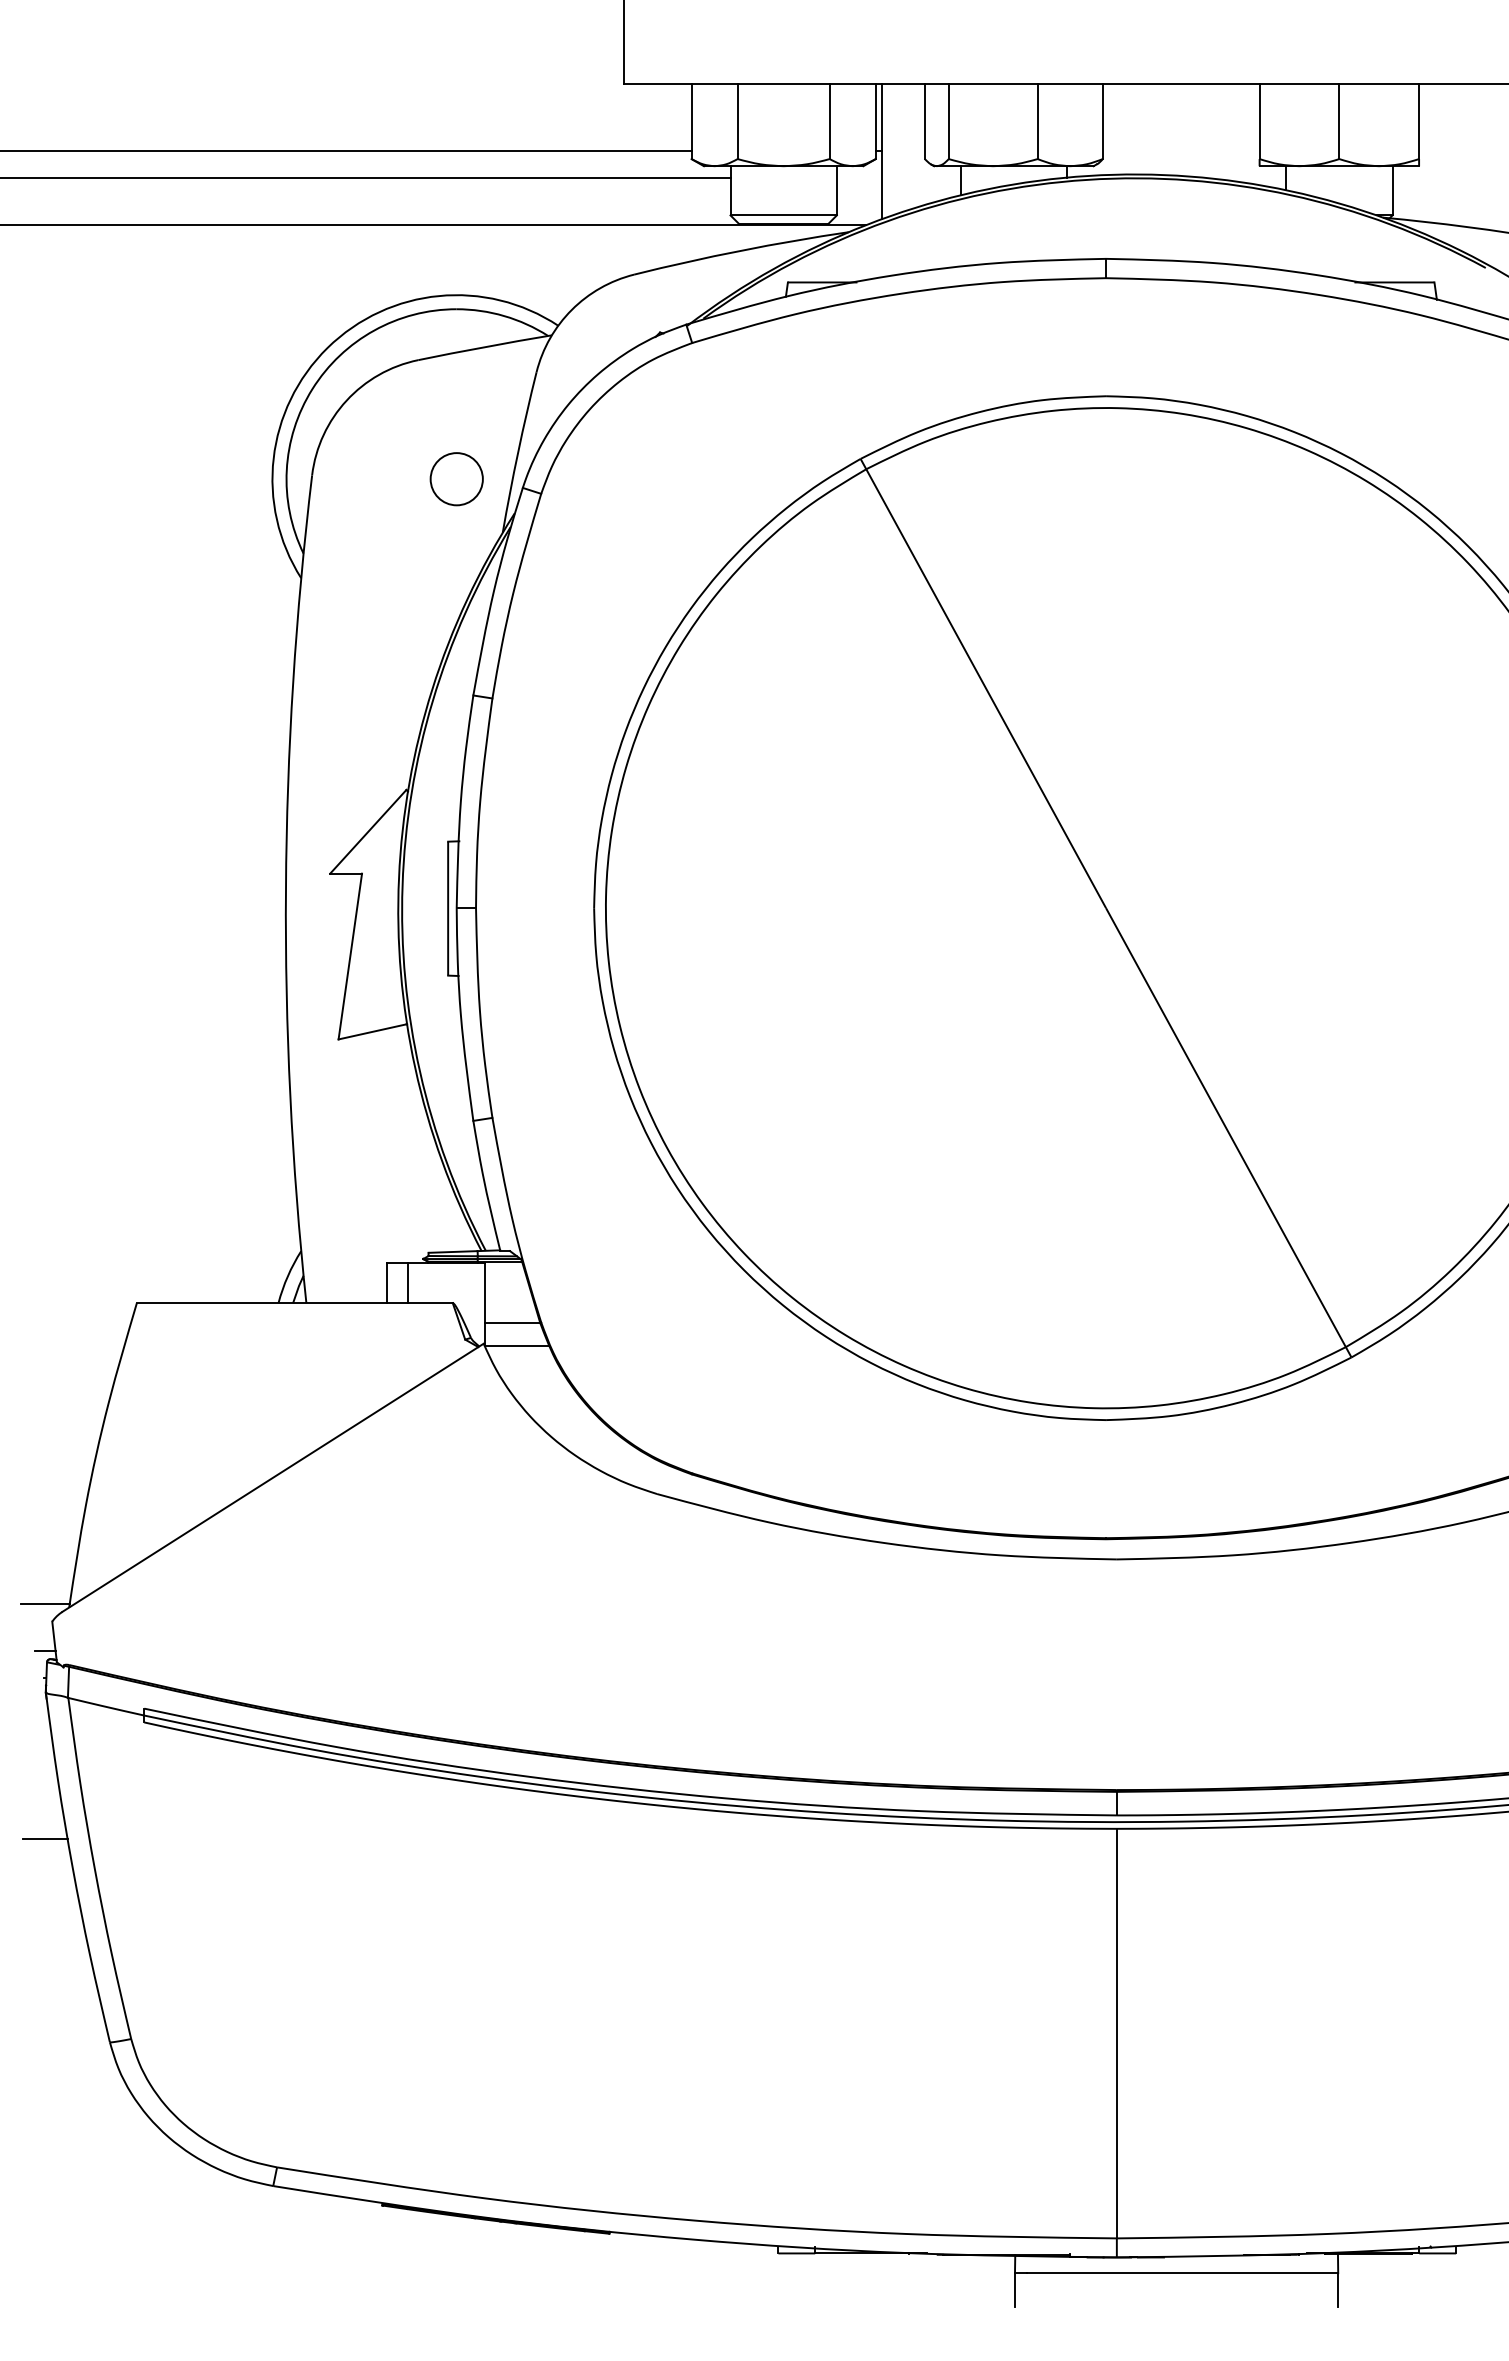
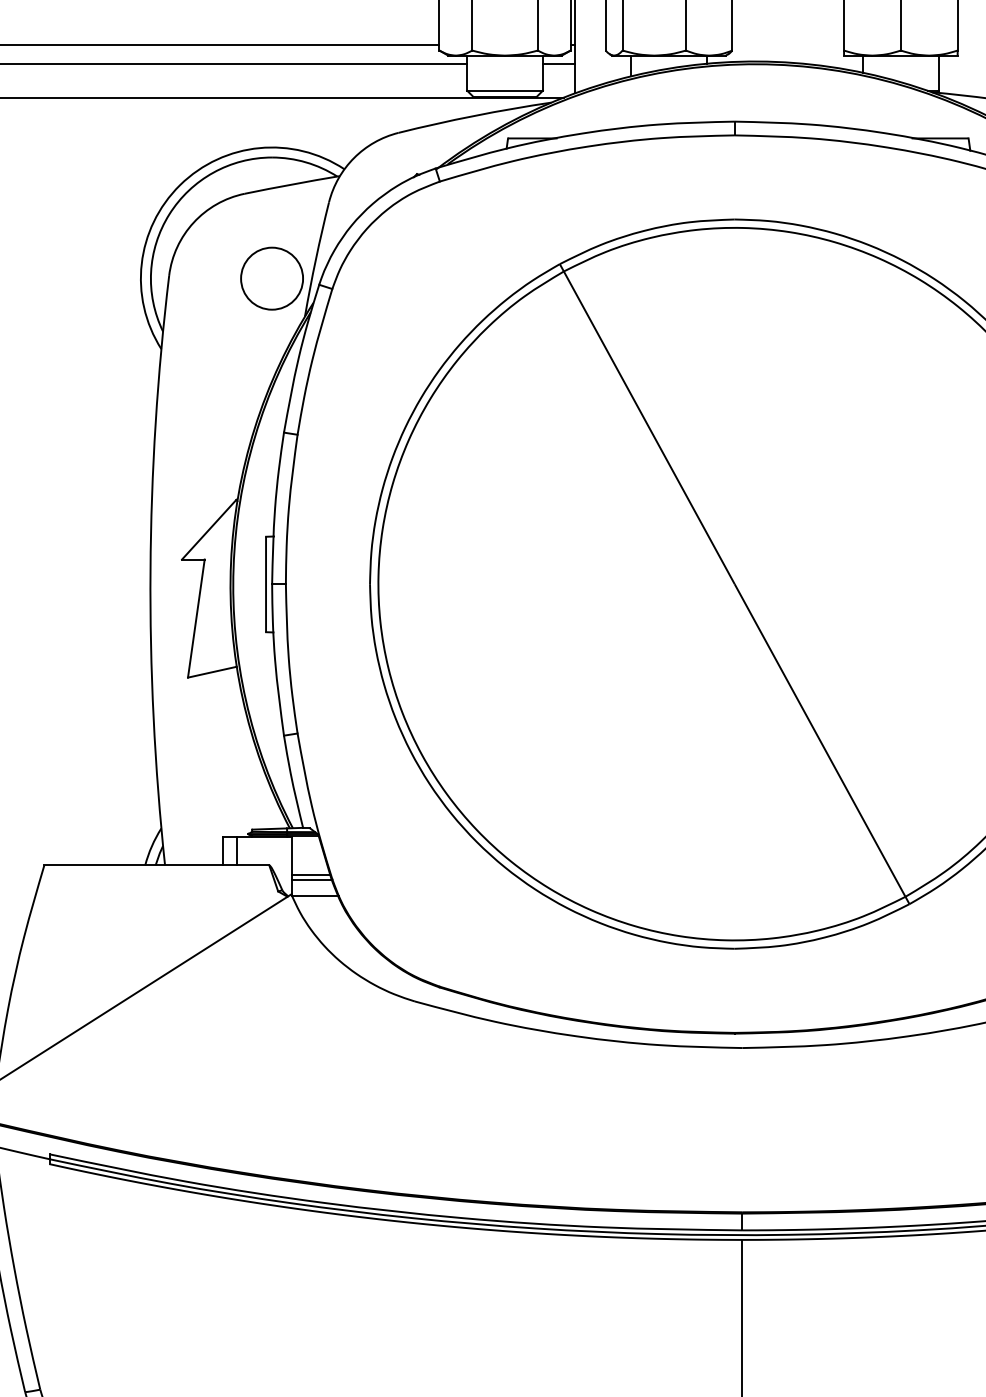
line: (858, 177) -> (558, 63), added
circle: (456, 478) -> (271, 278), size x1.67
line: (511, 1317) -> (311, 875), added

